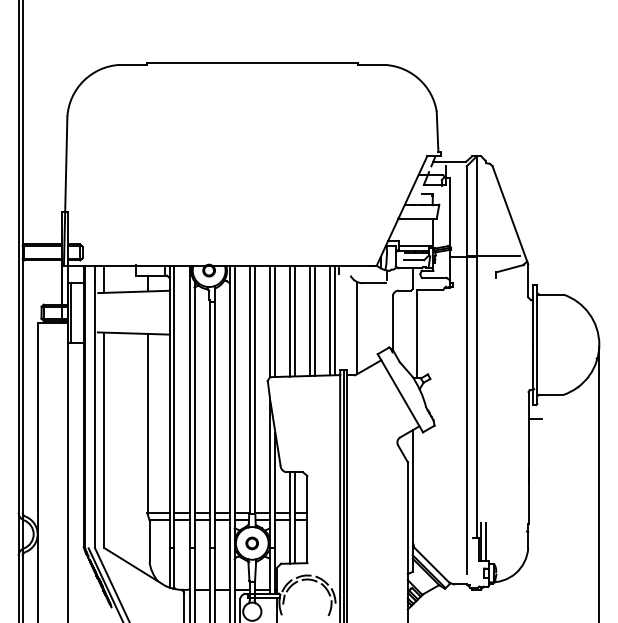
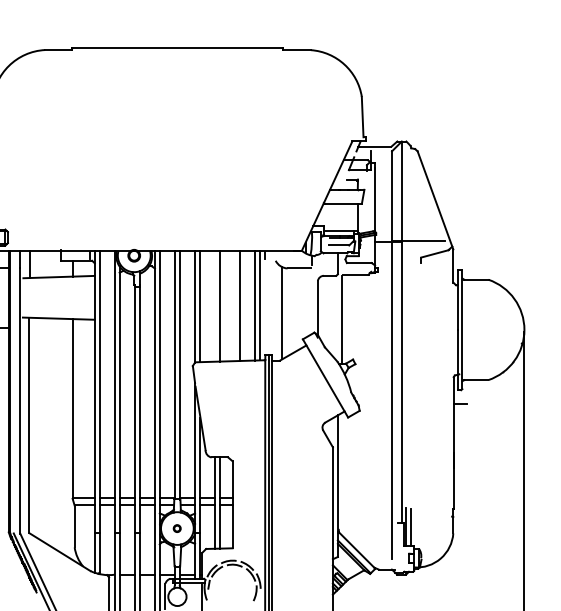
line: (289, 320) -> (214, 305), removed
line: (310, 320) -> (235, 305), removed
part: (251, 543) -> (176, 528), size x0.6

